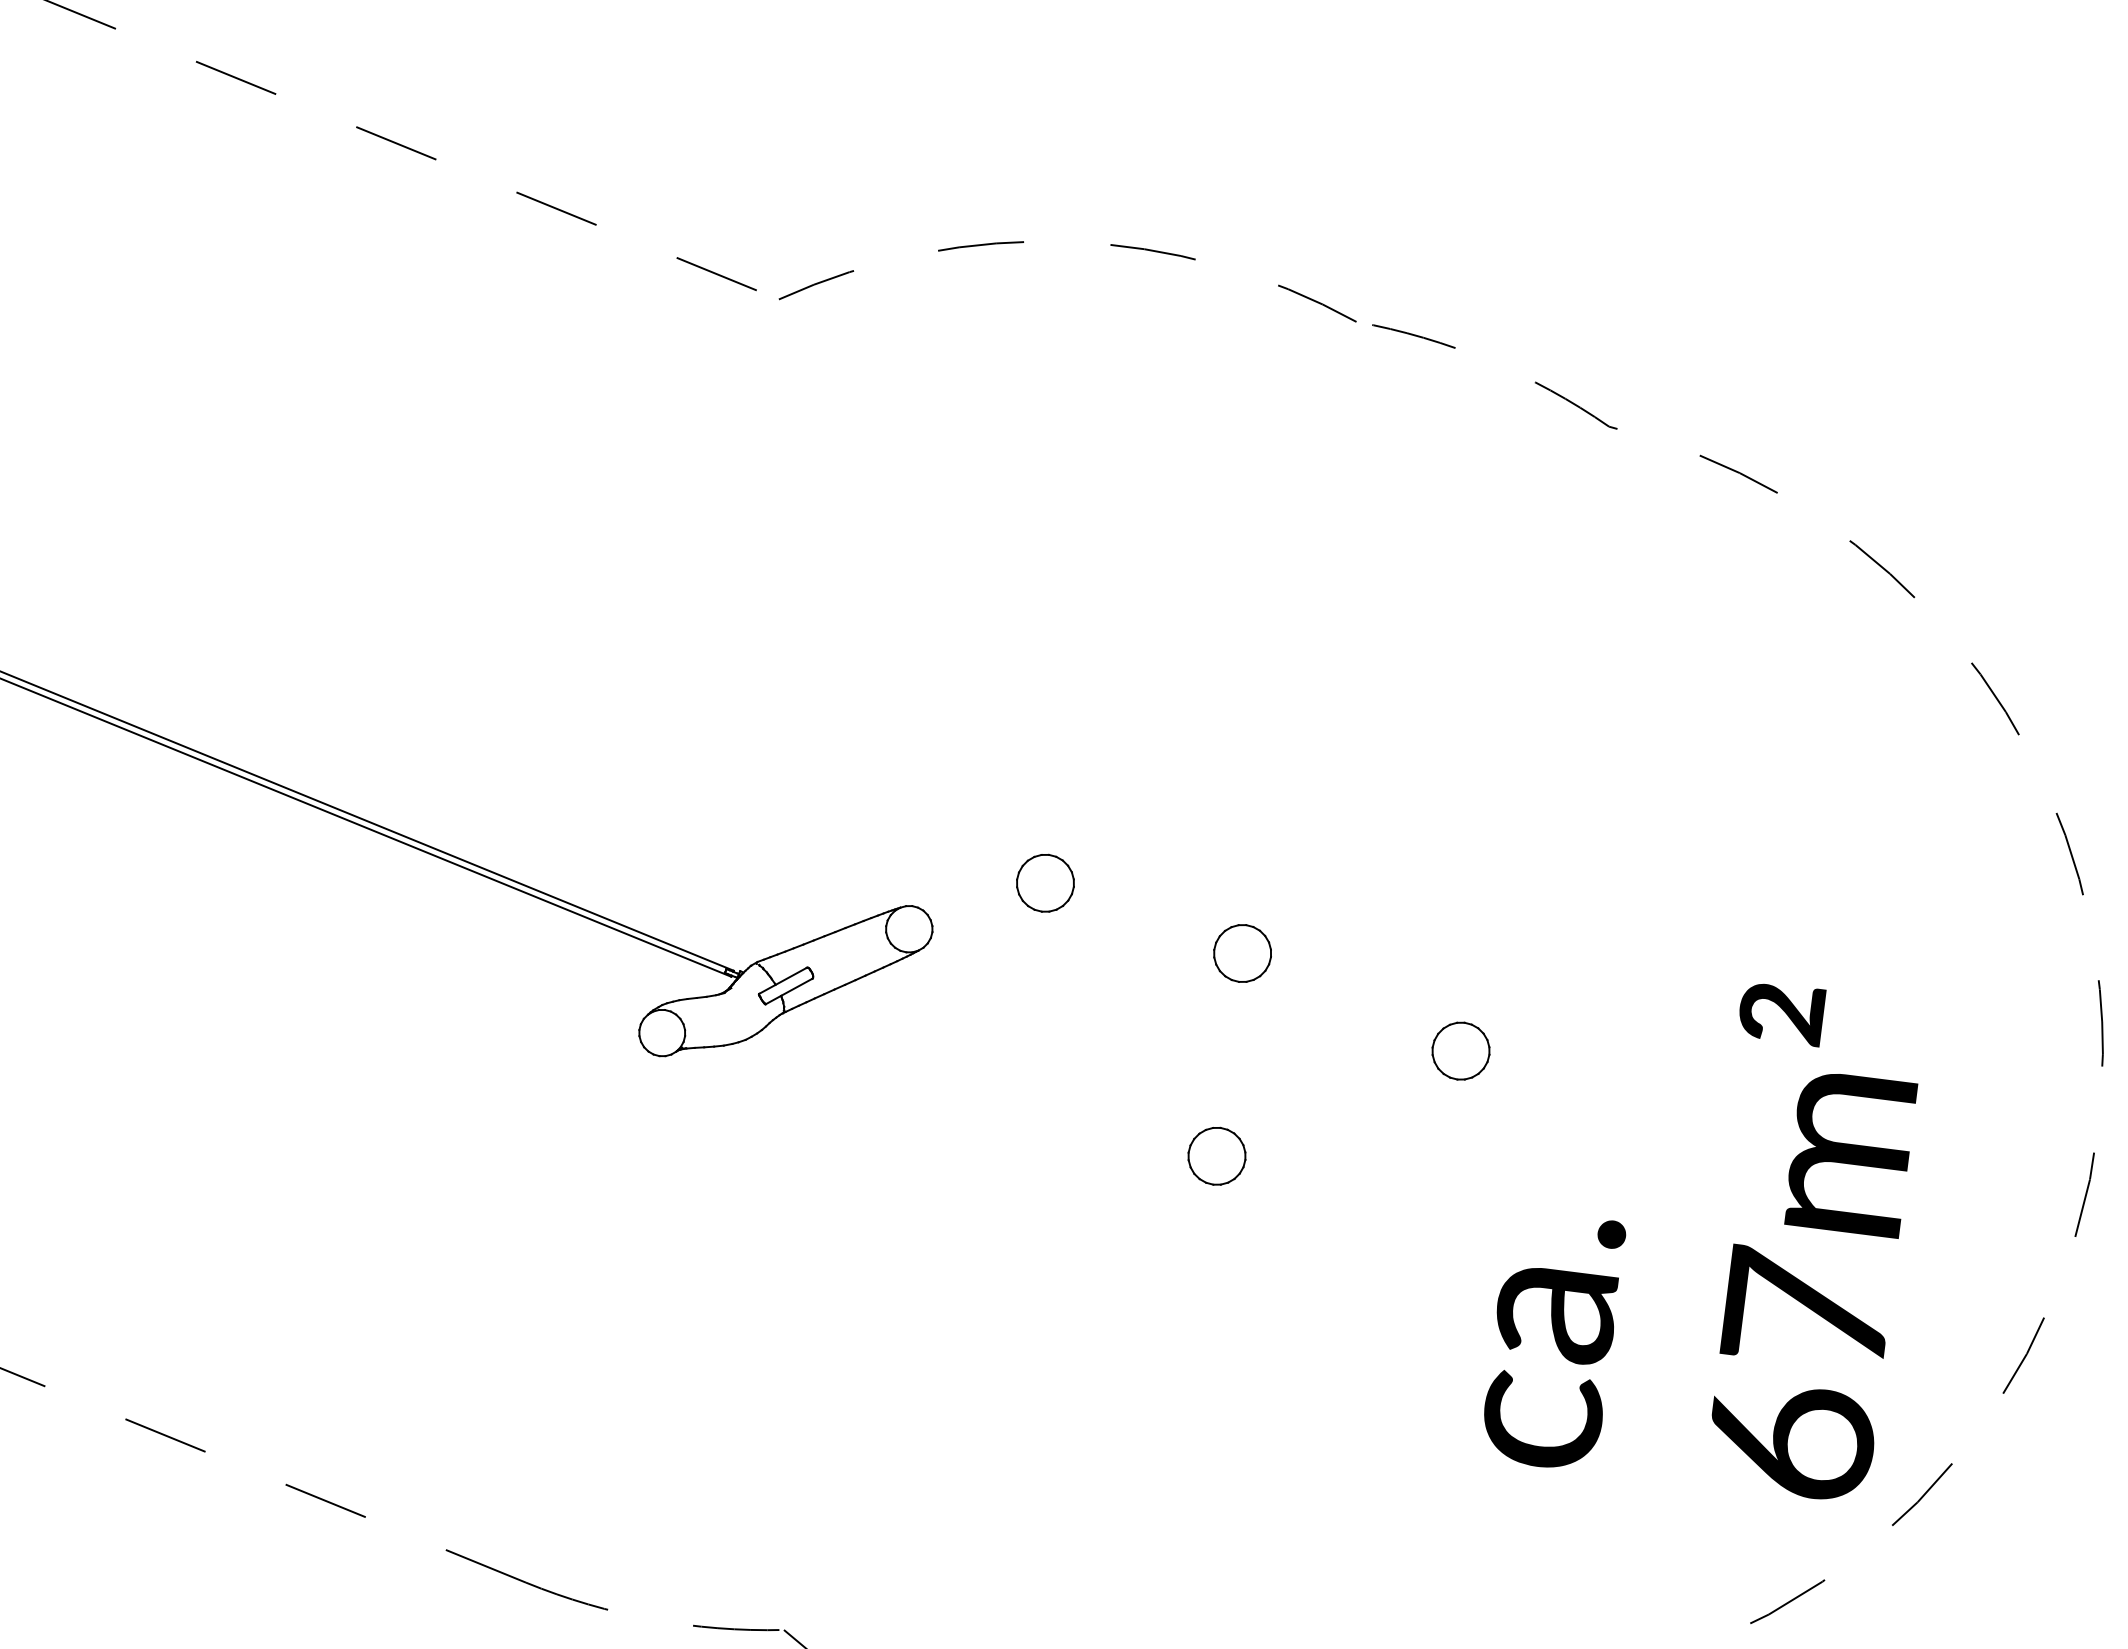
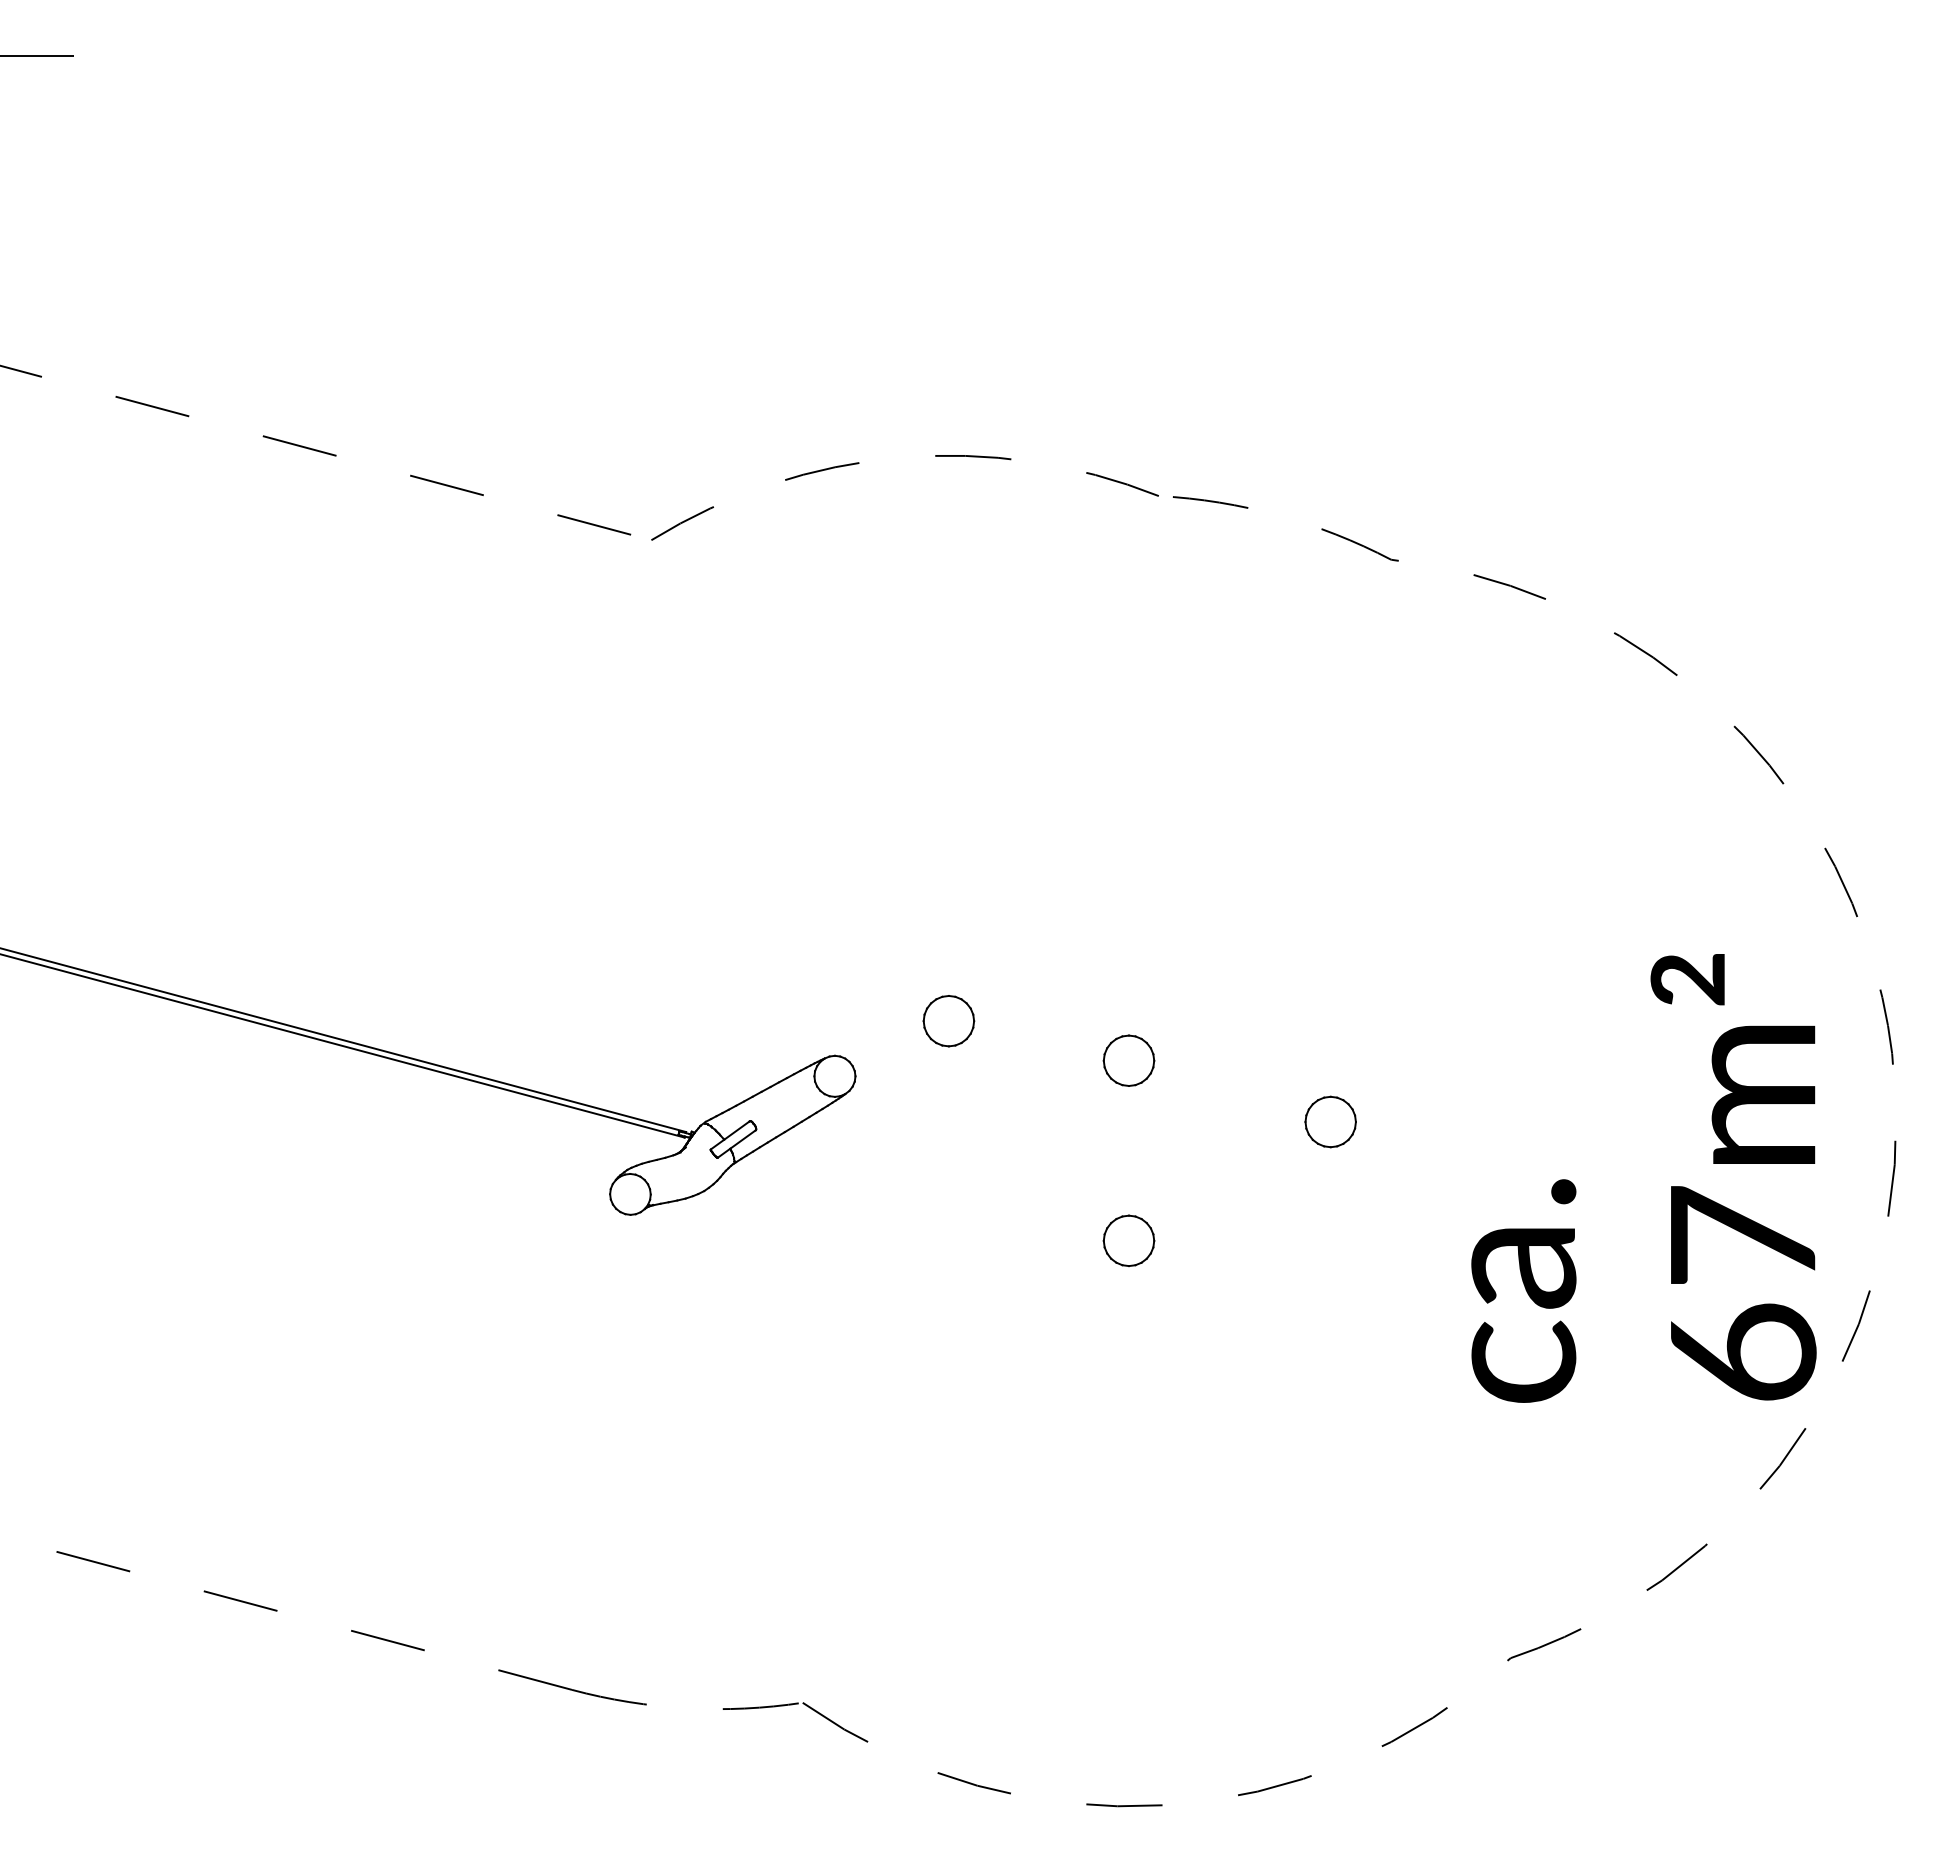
text: (1703, 1231) -> (1643, 1178), moved

